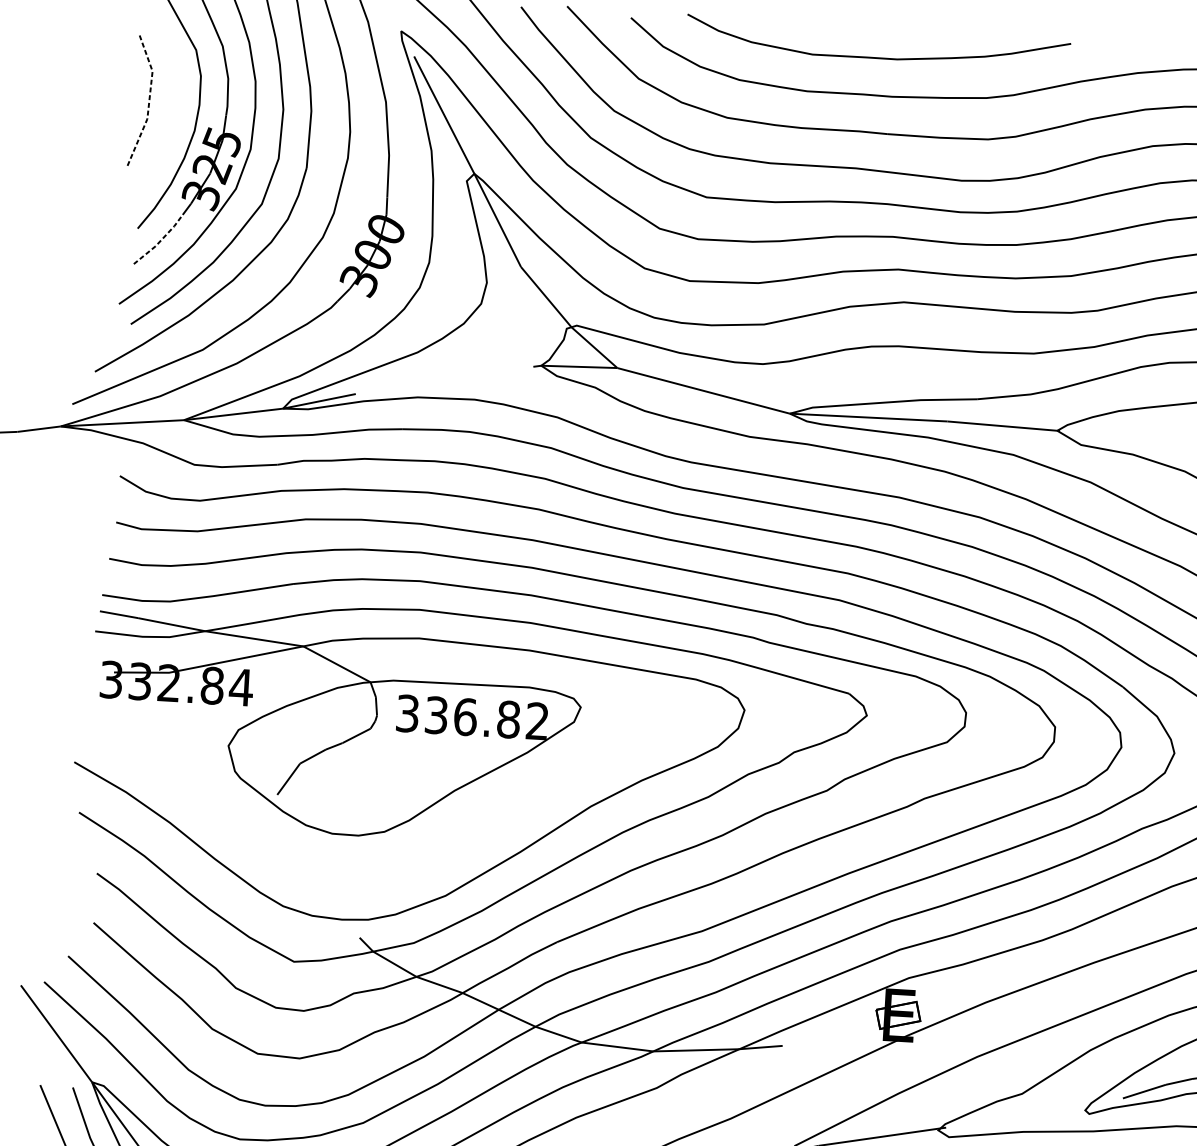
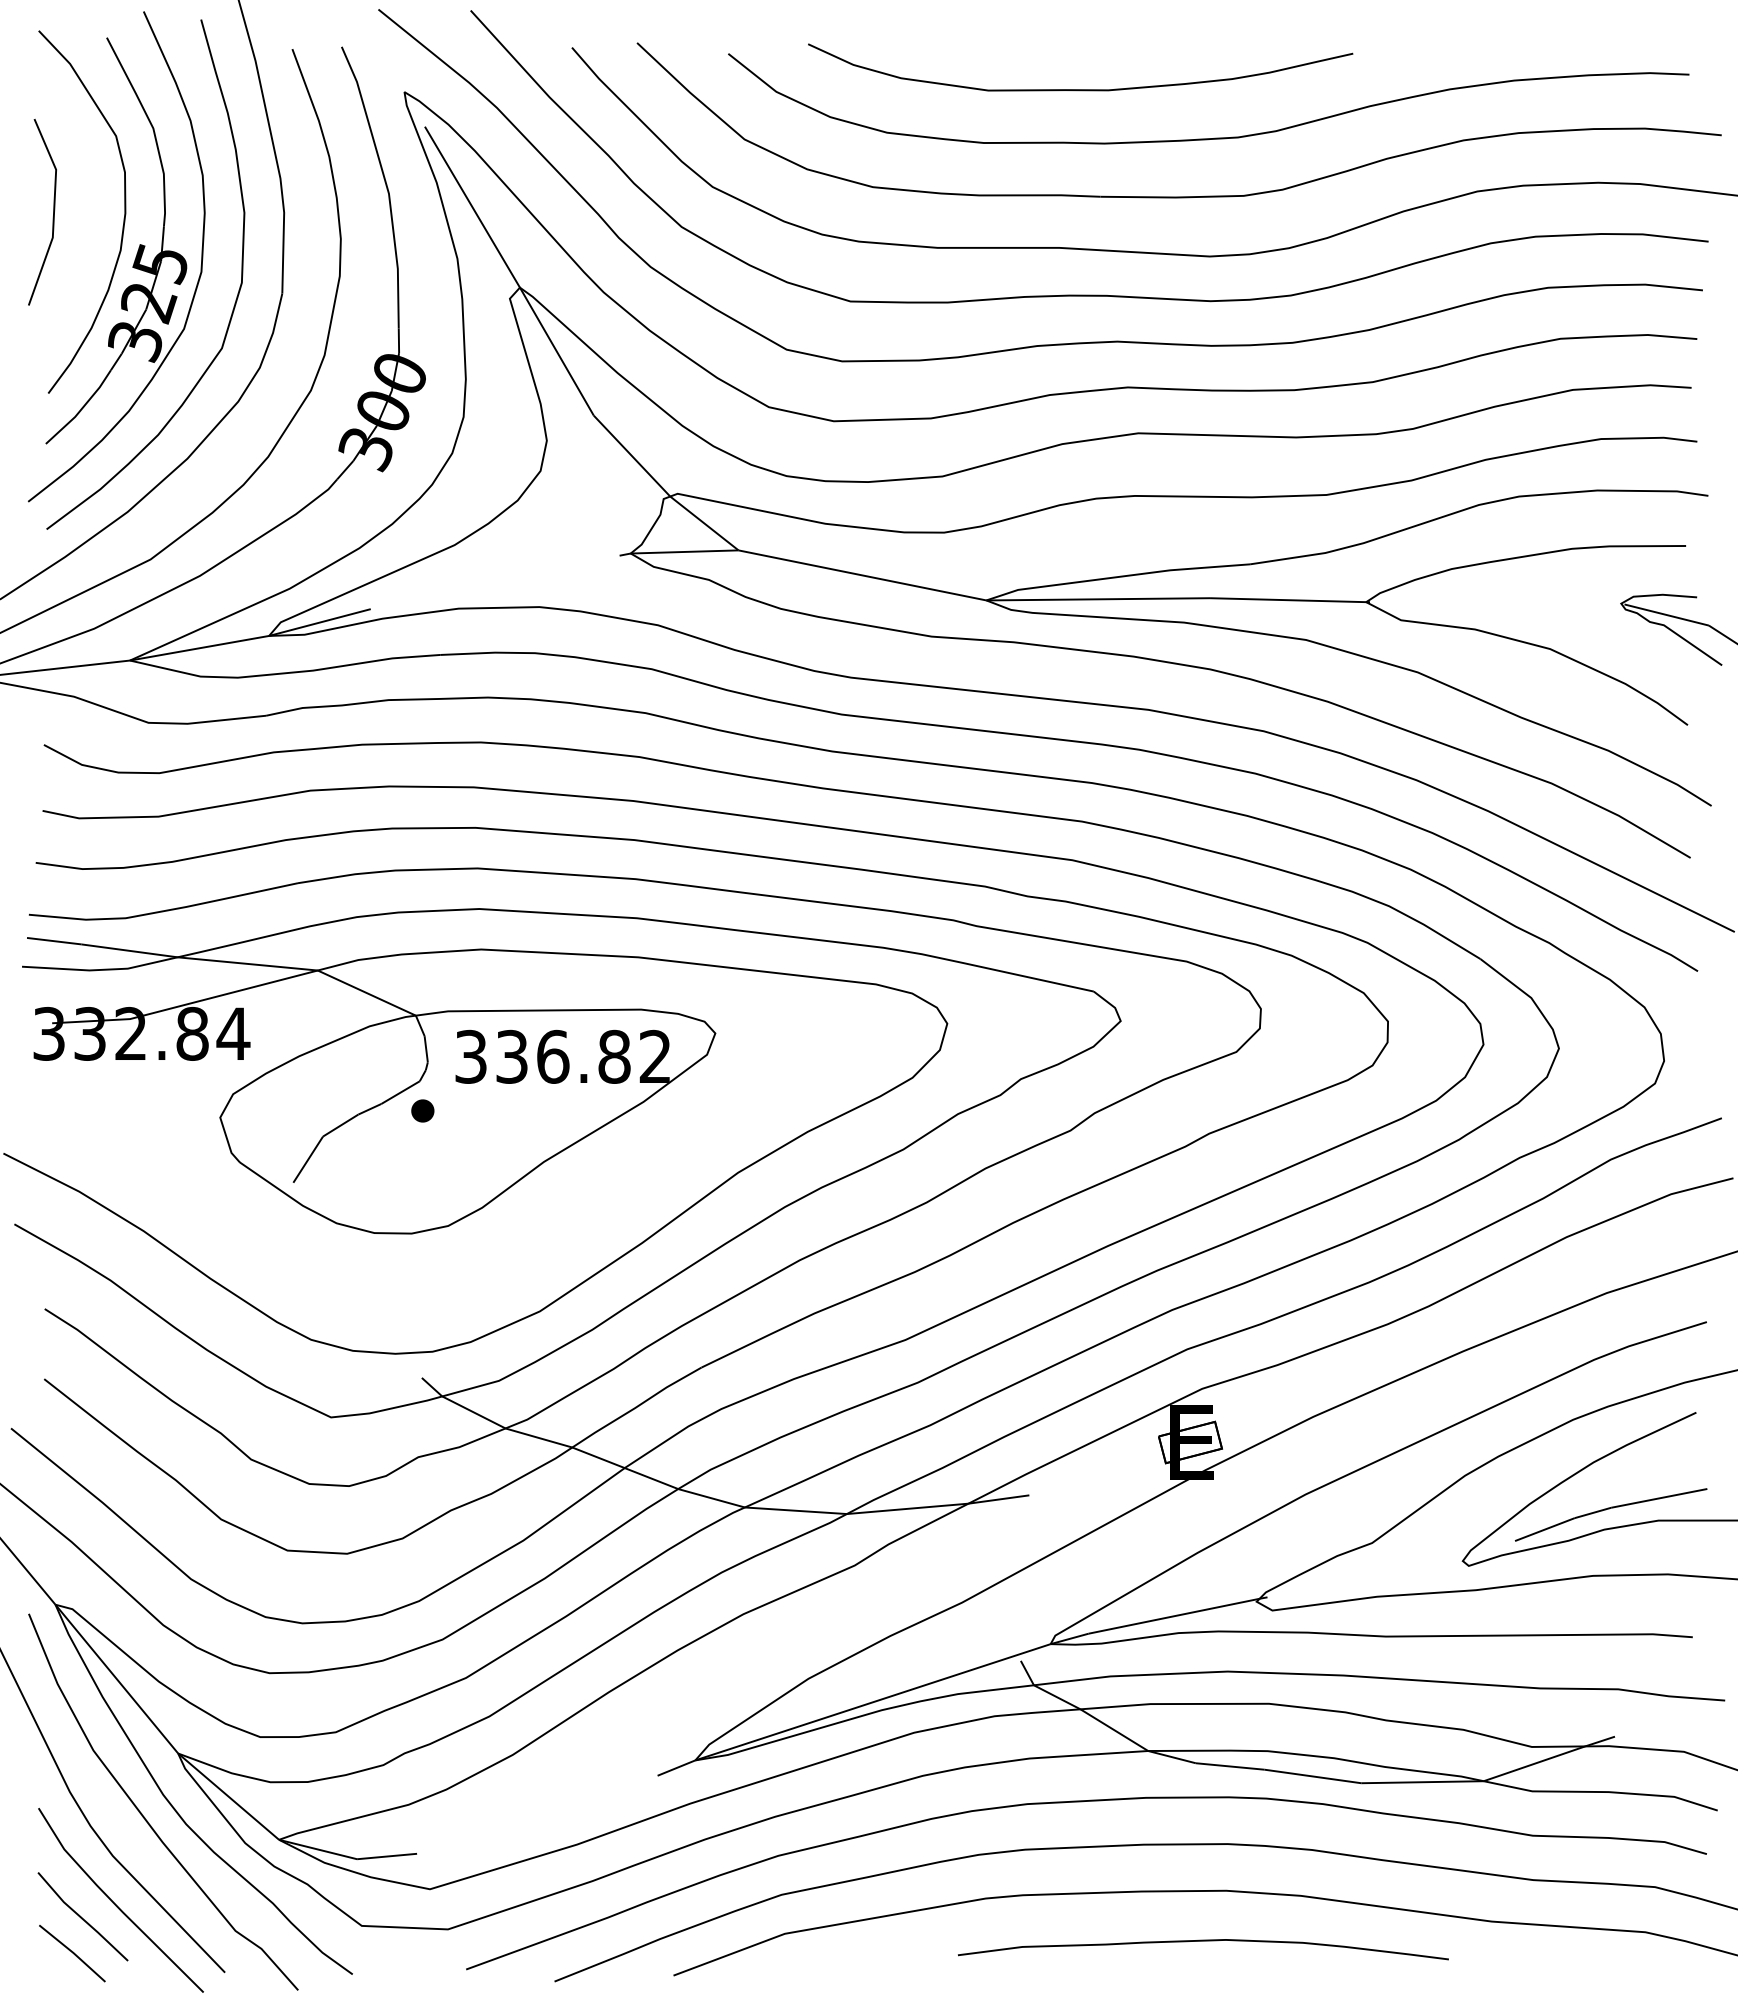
line: (149, 100) -> (54, 211), dashed -> solid
line: (160, 241) -> (81, 409), dashed -> solid
part: (371, 749) -> (422, 1110), added

